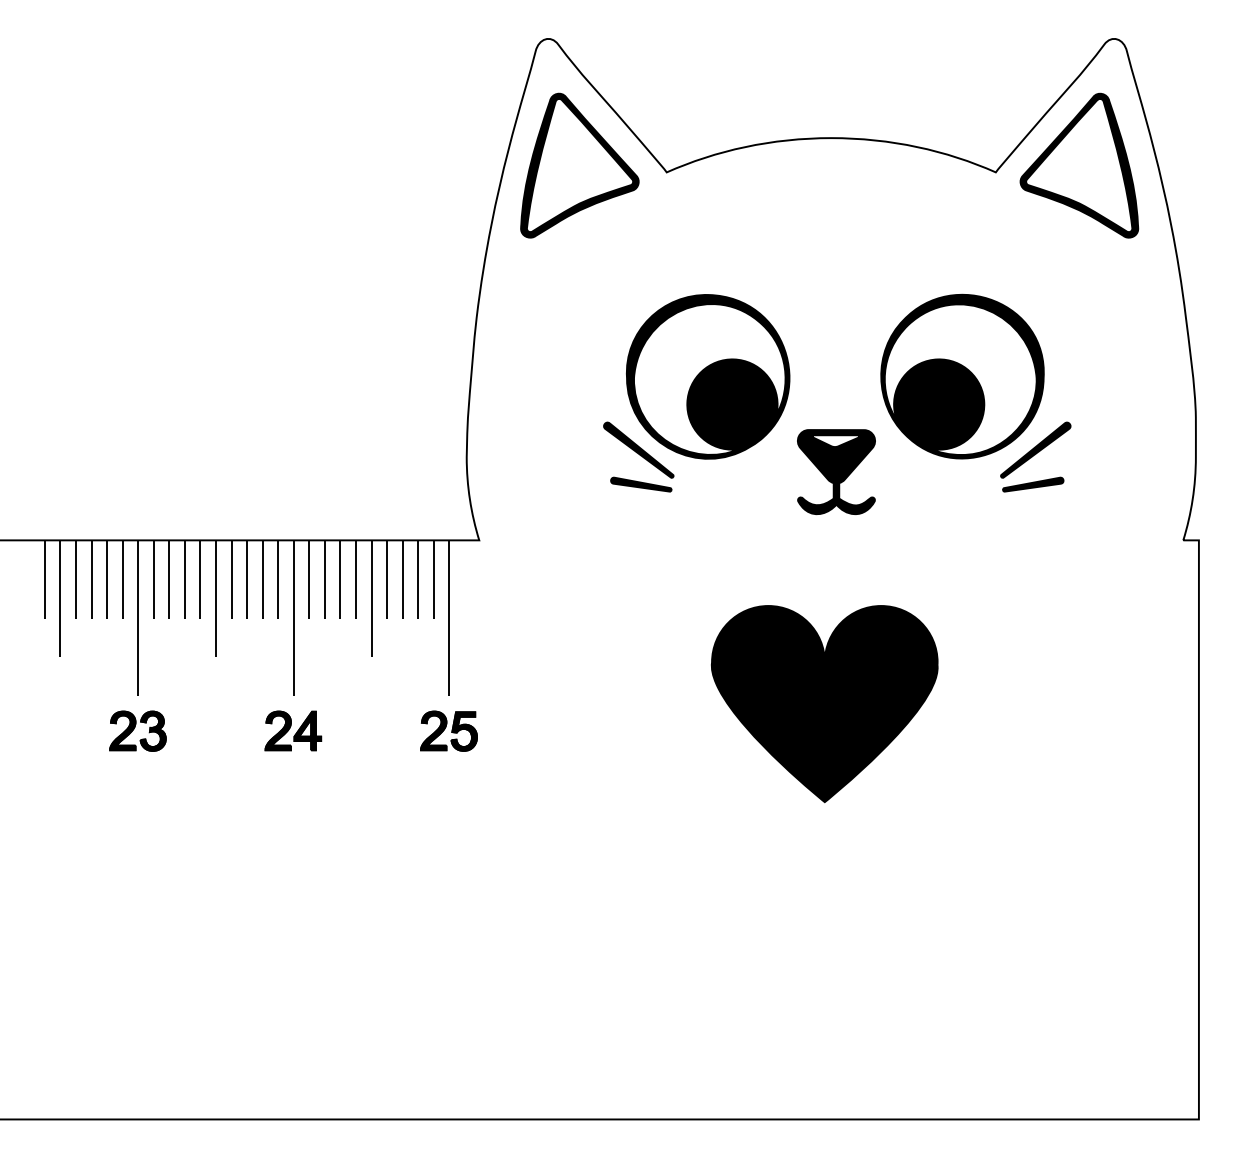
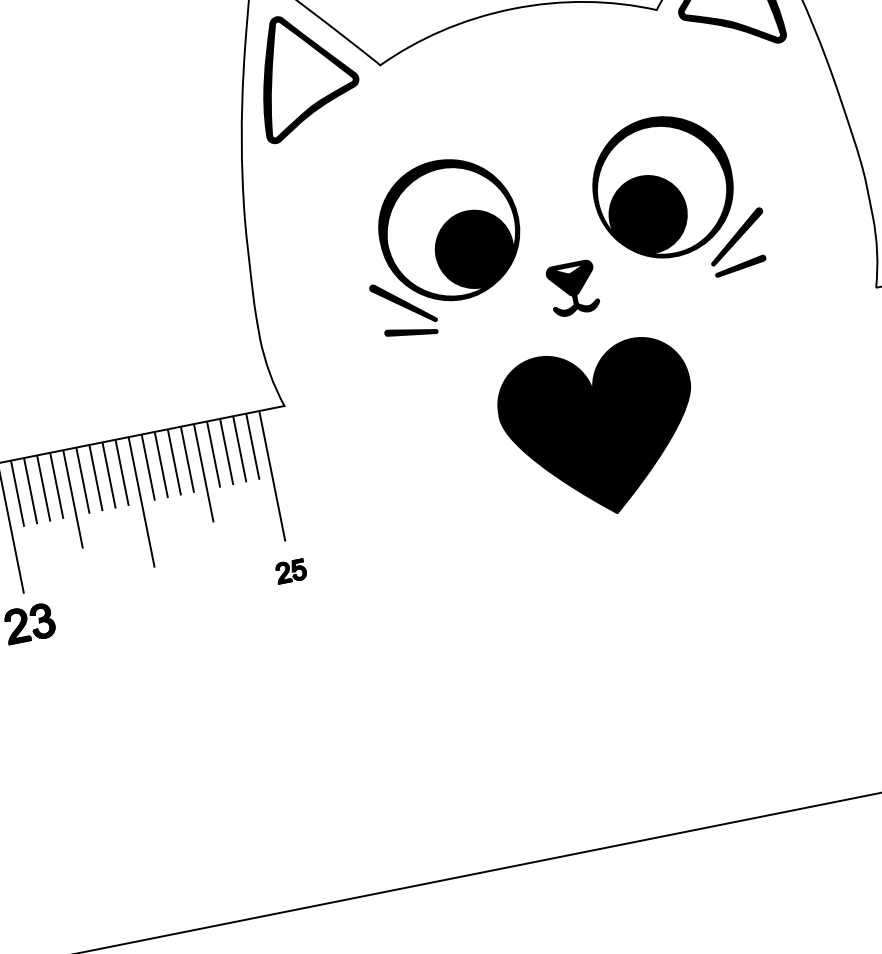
part: (836, 472) -> (573, 289), size x0.7
part: (824, 704) -> (600, 431), moved
part: (293, 730) -> (160, 596), removed
part: (448, 730) -> (290, 570), size x0.6

